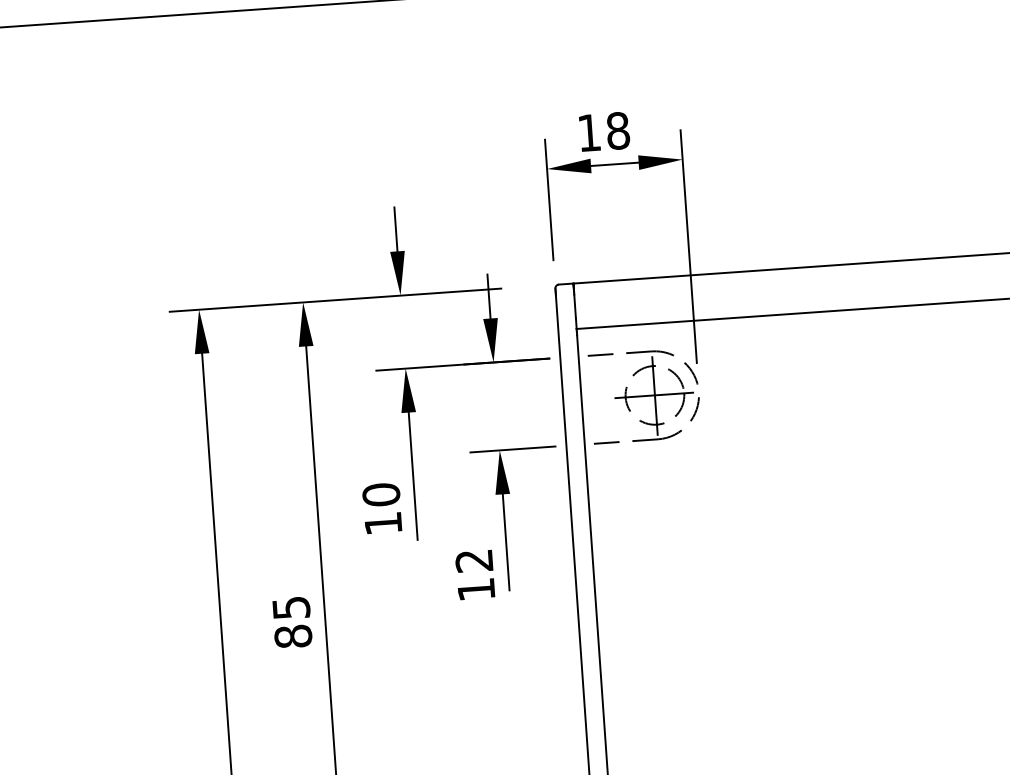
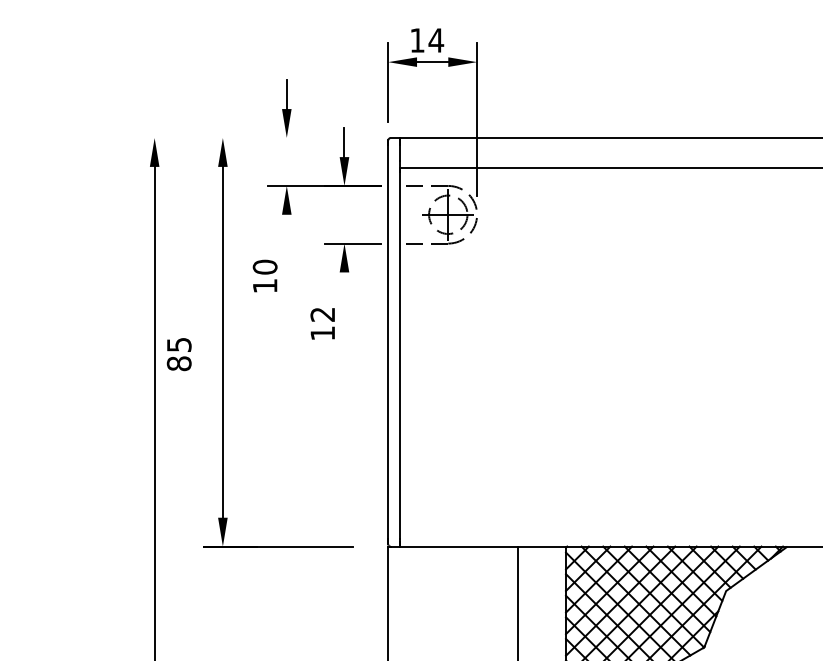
text: (618, 130) -> (436, 40), 18 -> 14
line: (334, 300) -> (243, 138), removed
line: (412, 476) -> (286, 256), removed
line: (506, 541) -> (344, 303), removed
text: (291, 622) -> (178, 354), moved

